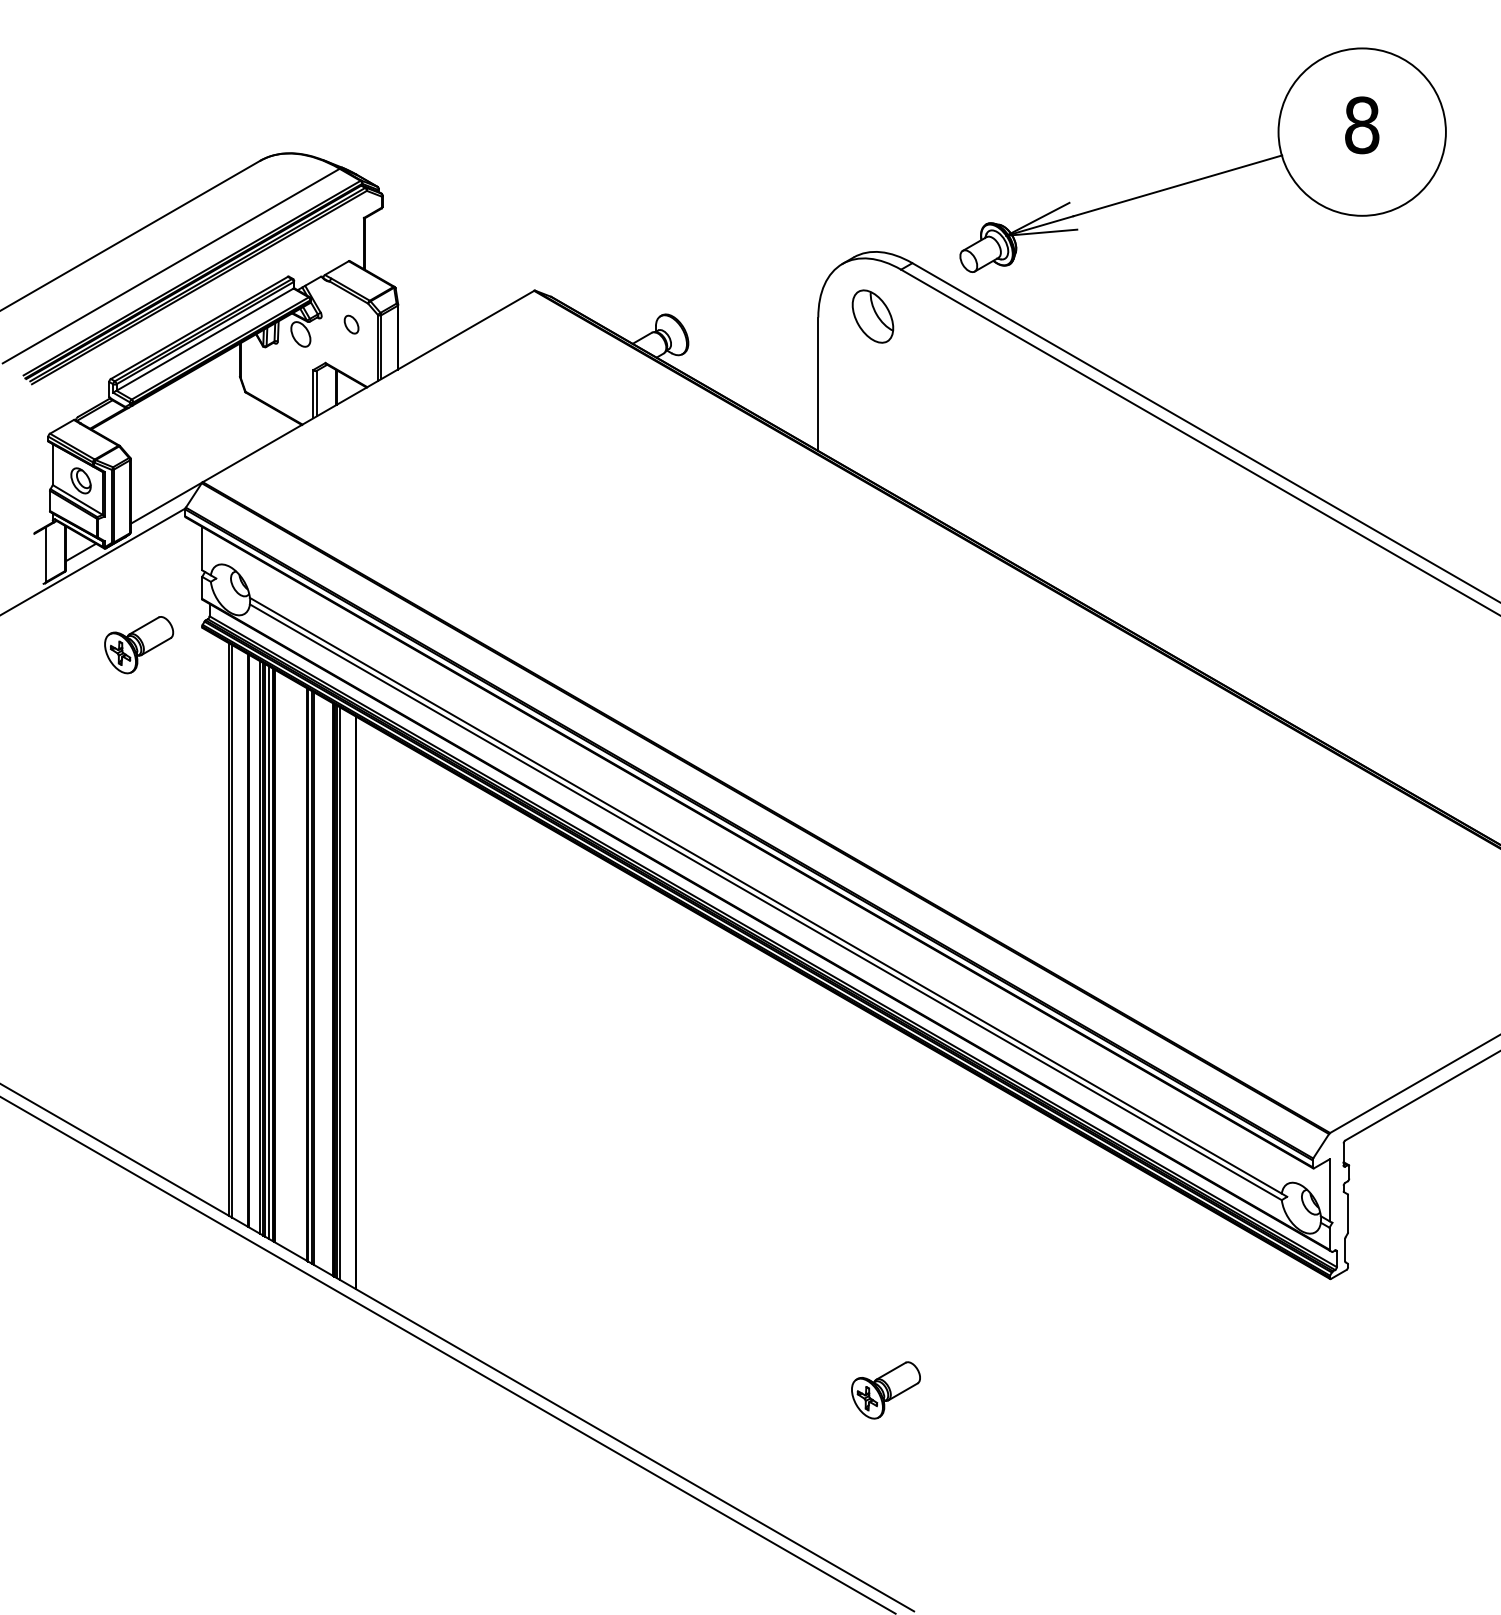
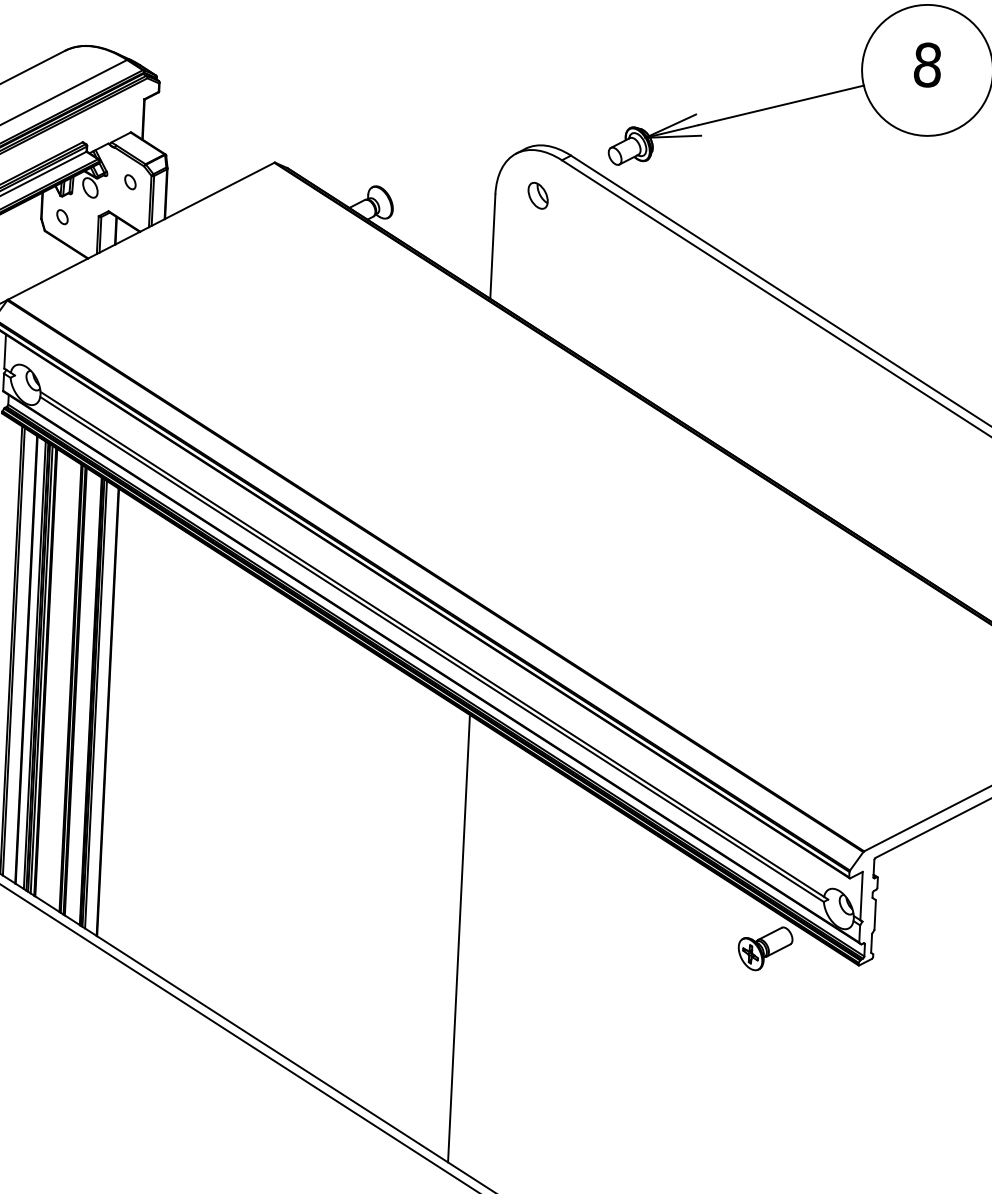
part: (872, 316) -> (537, 195), size x0.62
part: (266, 373) -> (62, 217), added
line: (818, 1269) -> (459, 938), added
part: (885, 1390) -> (764, 948), moved

